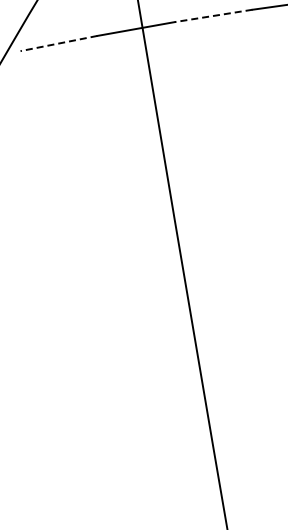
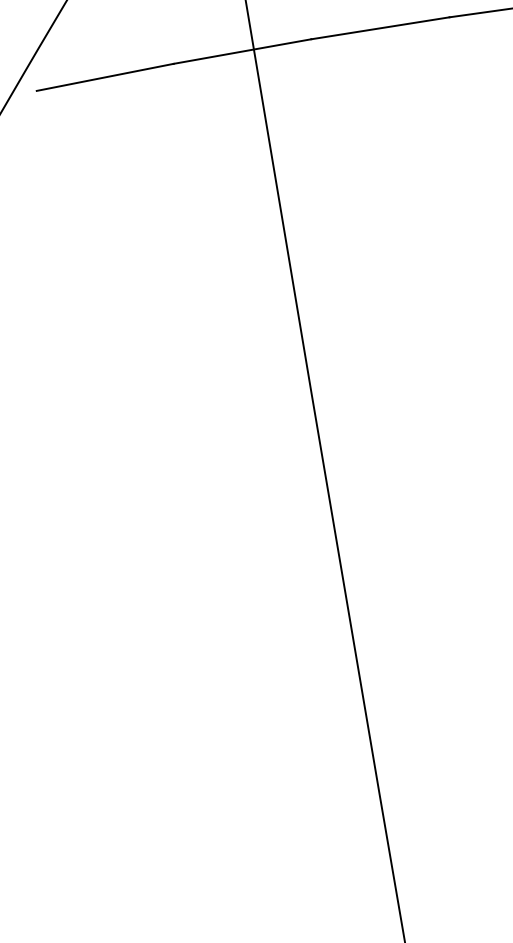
line: (213, 16) -> (380, 29), dashed -> solid
line: (58, 43) -> (104, 77), dashed -> solid

